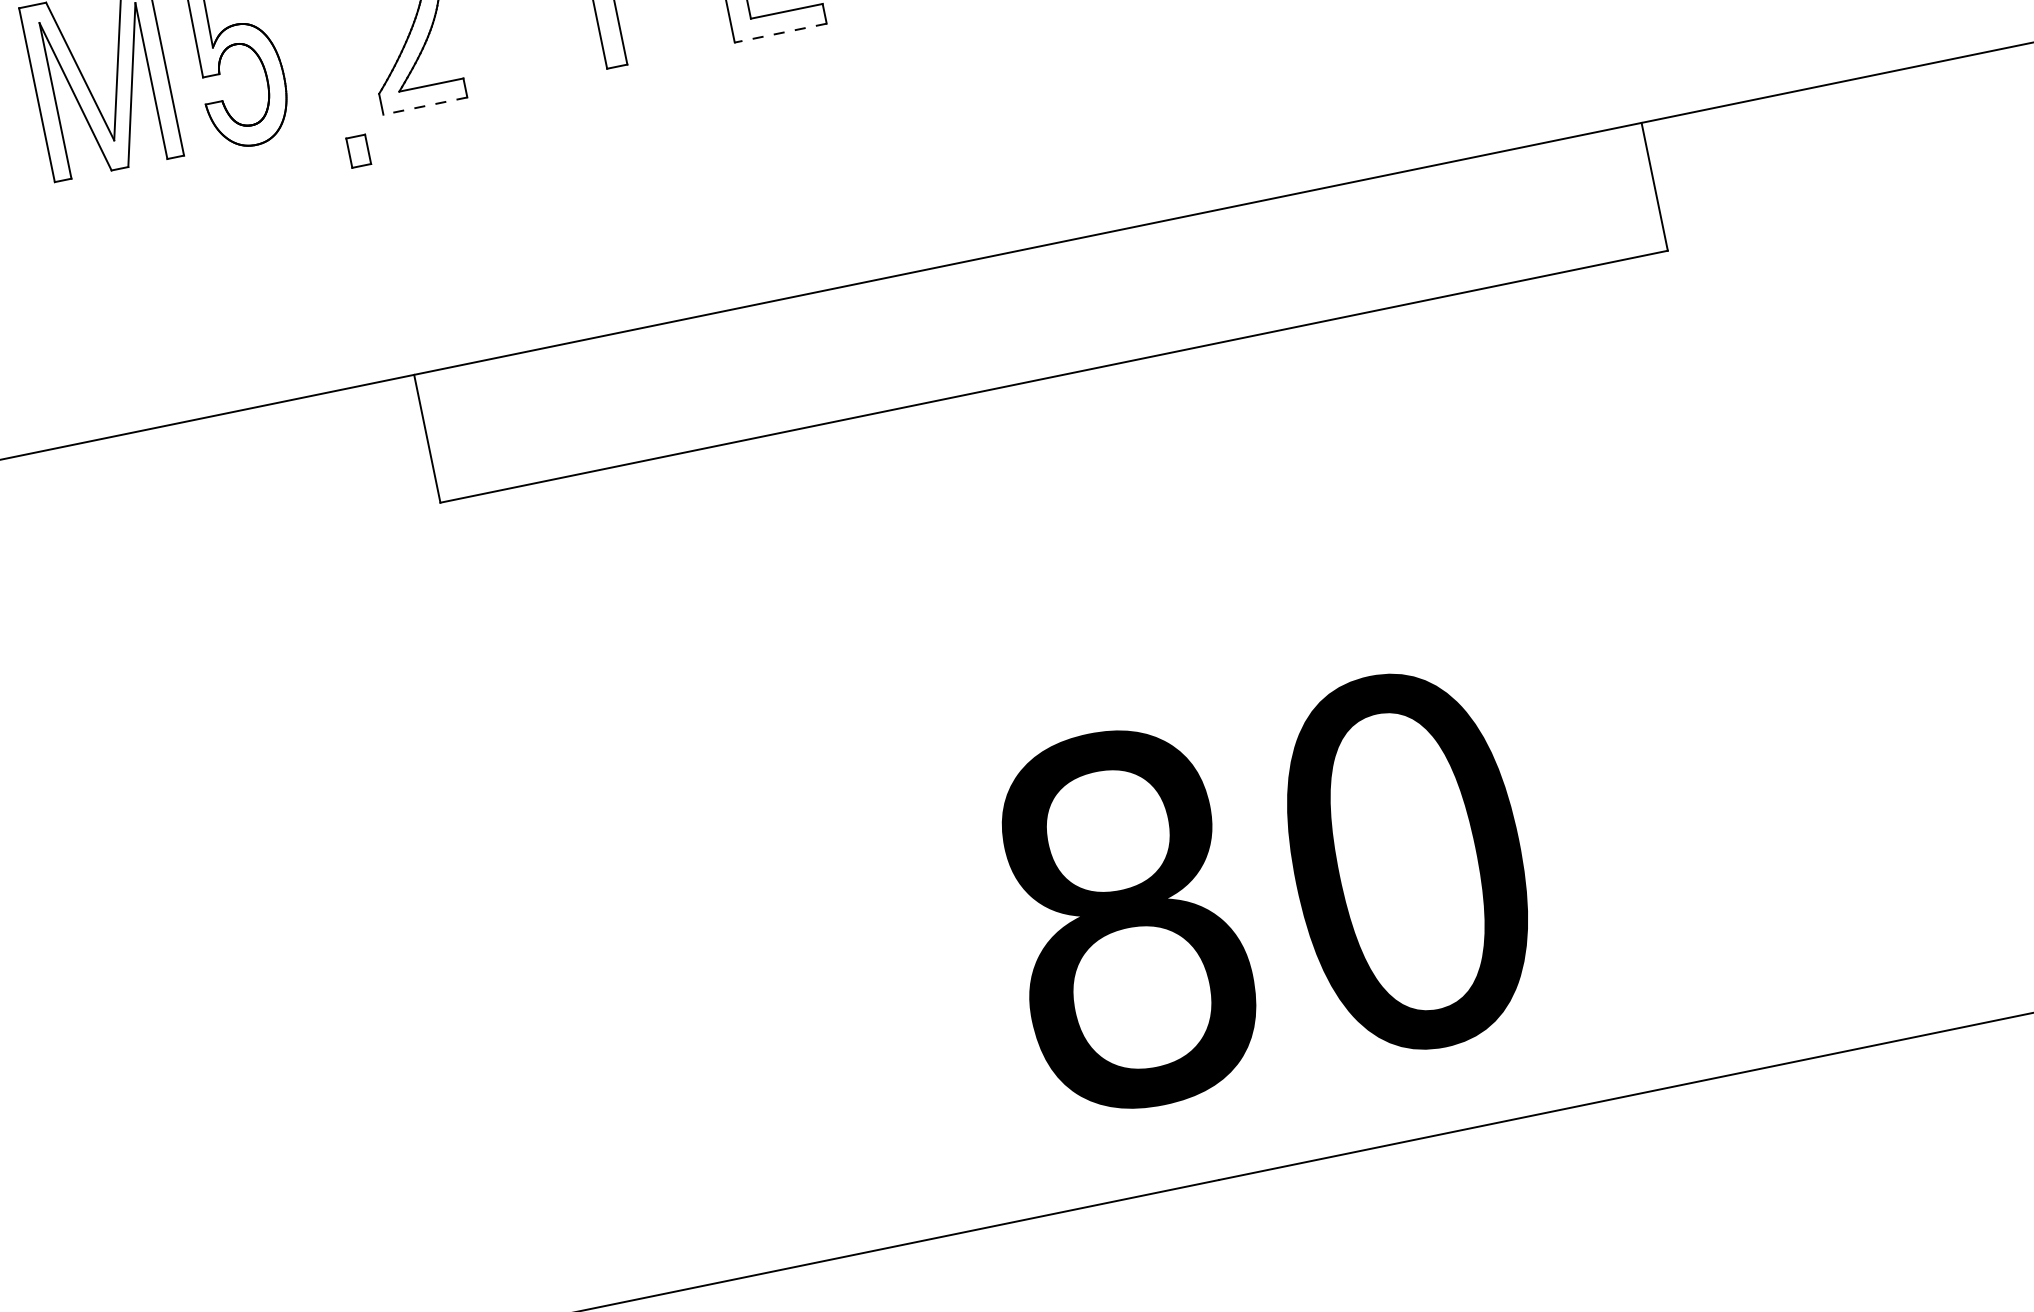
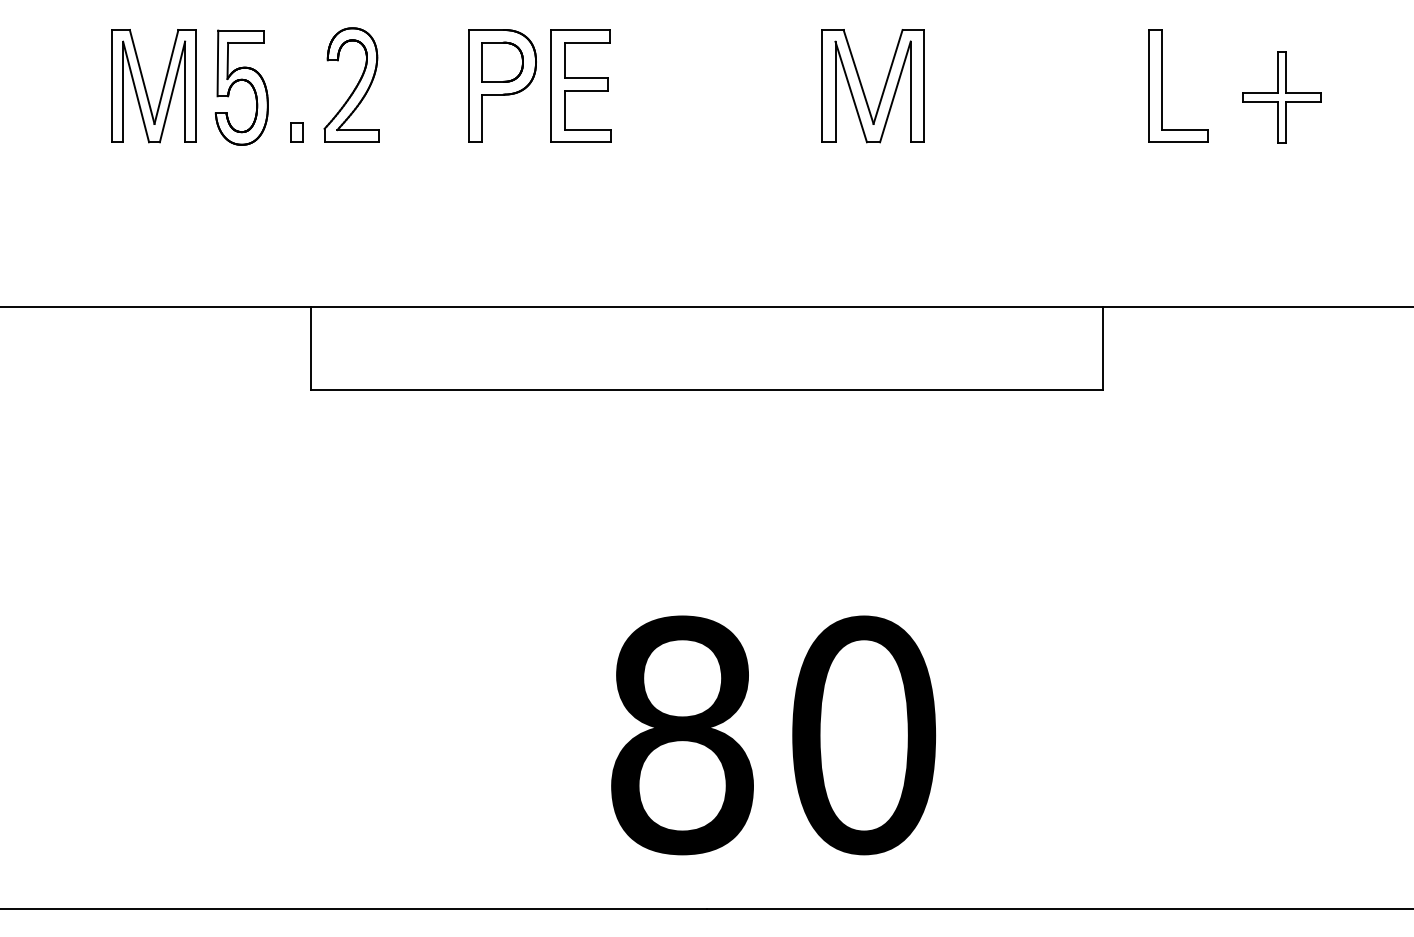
line: (781, 33) -> (581, 142), dashed -> solid
line: (425, 106) -> (351, 142), dashed -> solid
part: (358, 150) -> (296, 132), moved

